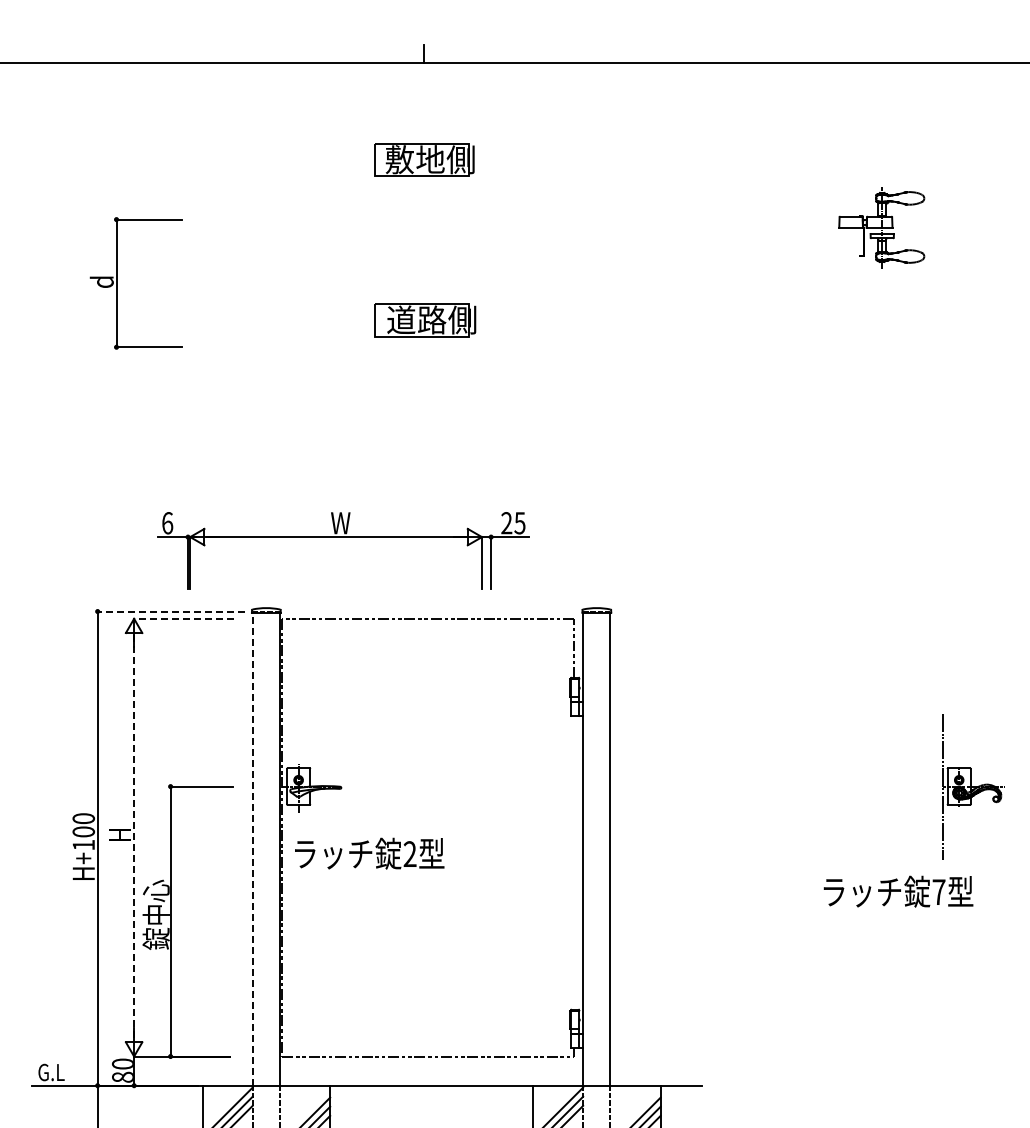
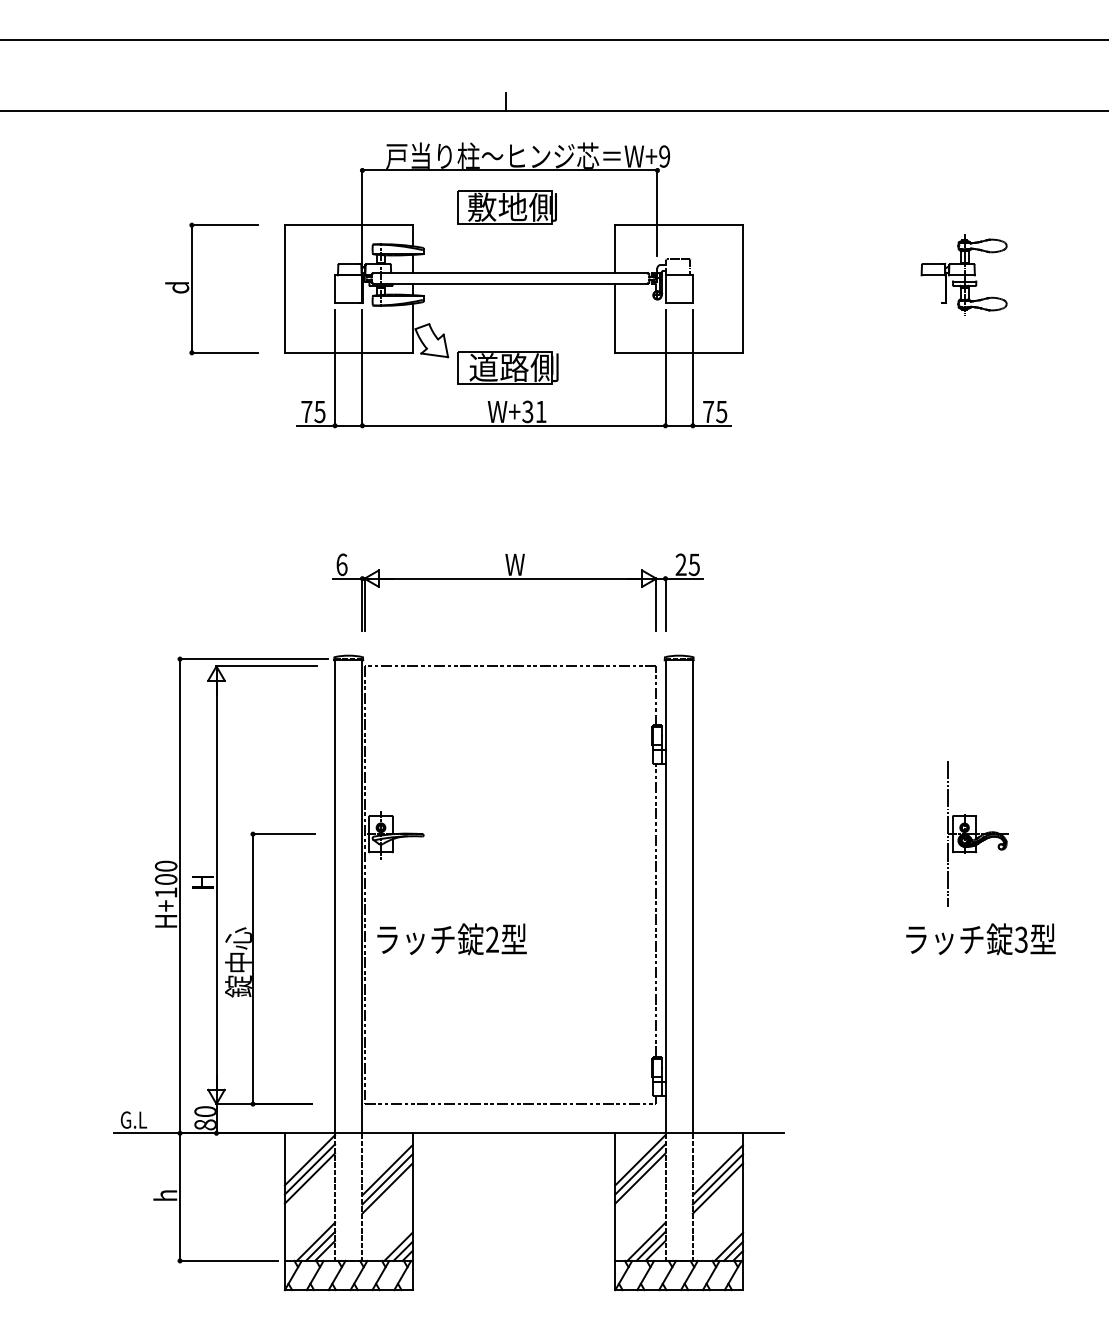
part: (431, 237) -> (513, 285), added
part: (117, 282) -> (192, 288), moved
part: (343, 537) -> (517, 579), moved
line: (171, 611) -> (253, 659), dashed -> solid
line: (183, 618) -> (265, 666), dashed -> solid
part: (972, 785) -> (977, 833), moved
line: (134, 837) -> (216, 885), dashed -> solid
line: (253, 848) -> (335, 896), dashed -> solid
text: (369, 853) -> (451, 939), moved
line: (574, 862) -> (656, 910), added
text: (938, 891) -> (1020, 939), 7 -> 3

